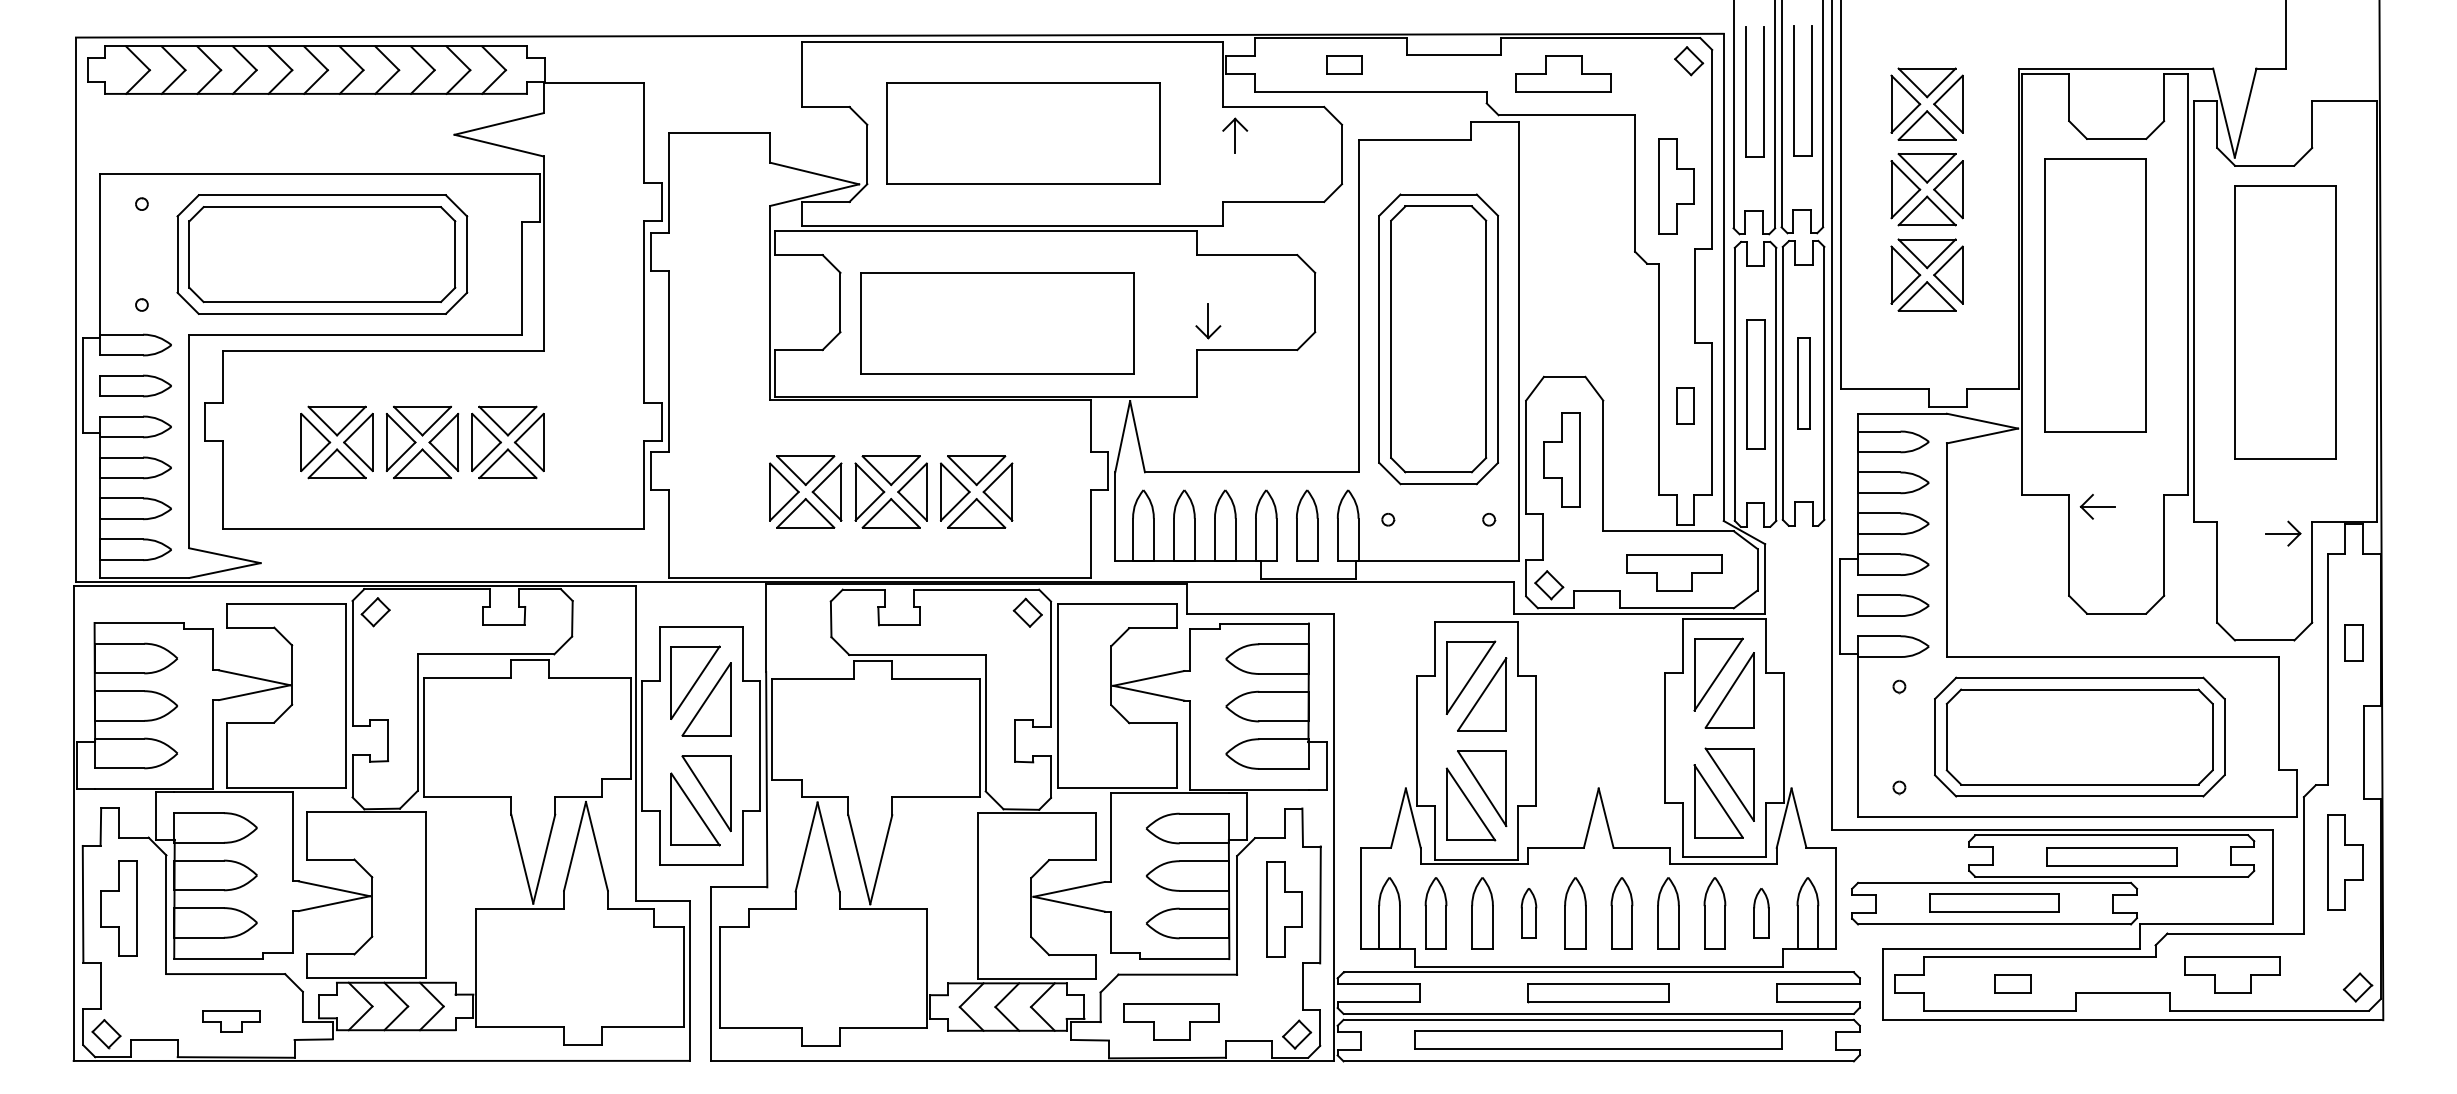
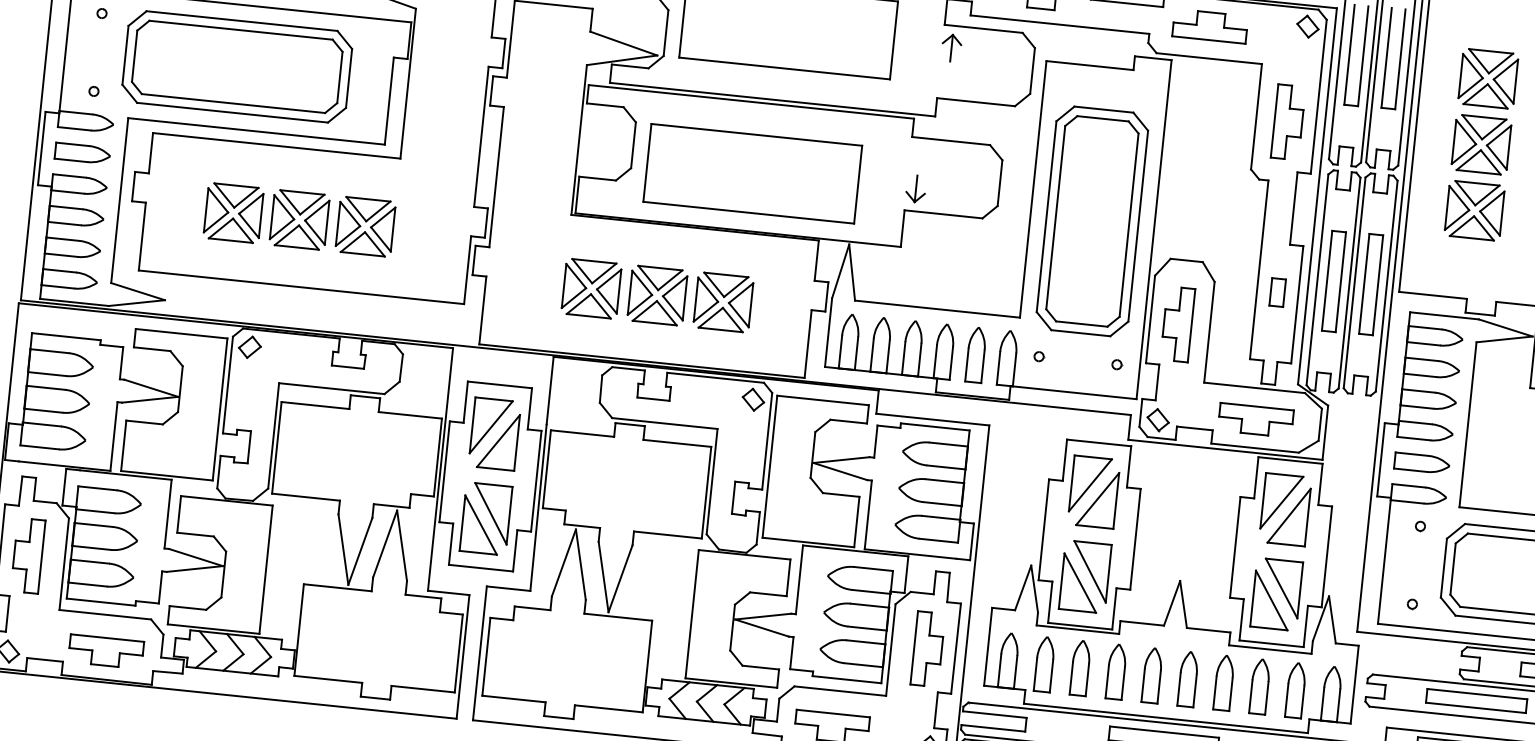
part: (1803, 383) -> (1370, 284), size x1.43
part: (1528, 913) -> (1115, 671), size x1.43
part: (1761, 913) -> (1295, 690), size x1.43
part: (231, 1021) -> (105, 651), size x1.67

